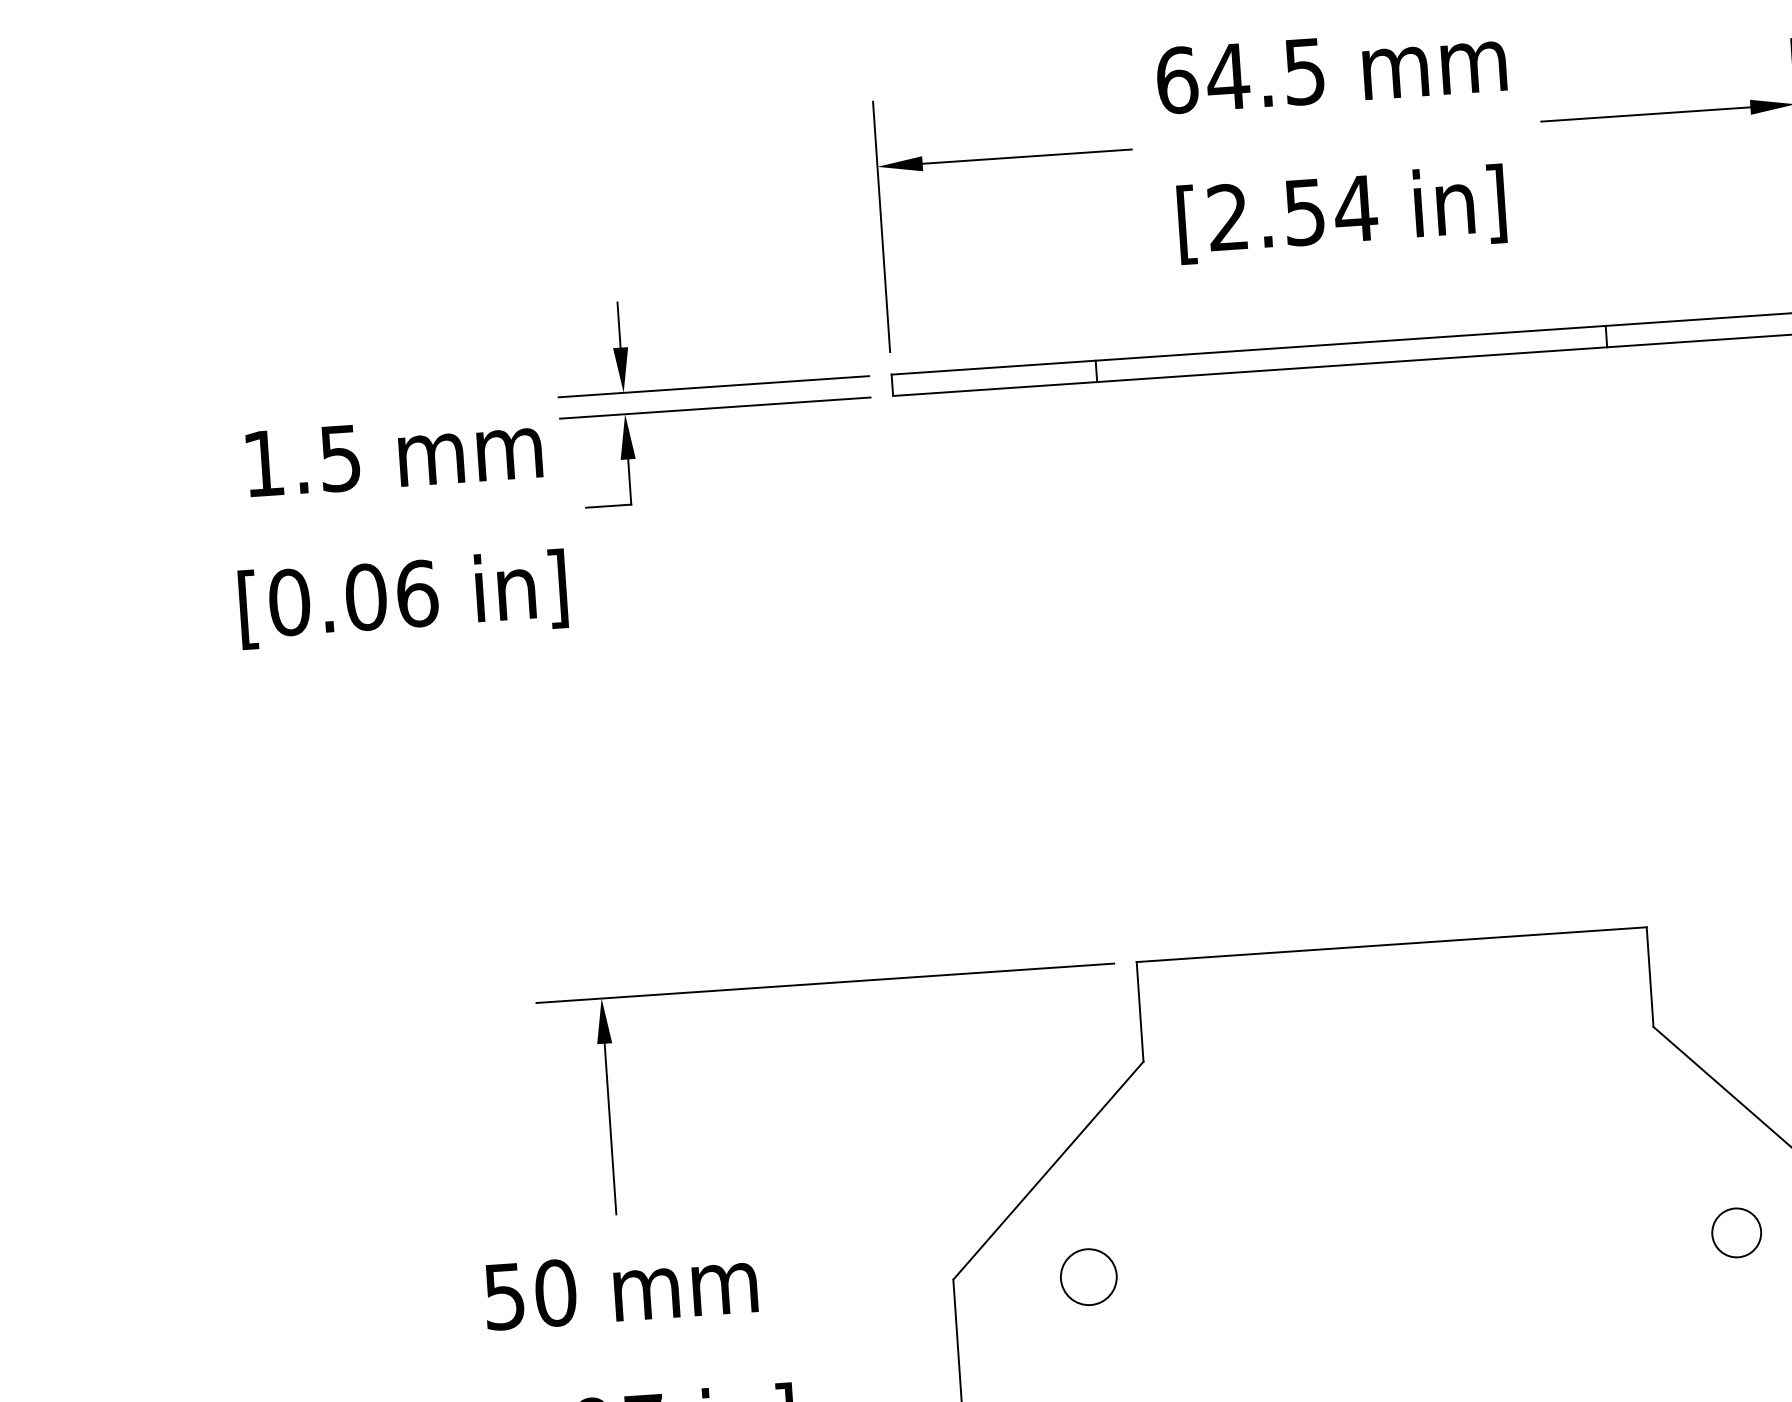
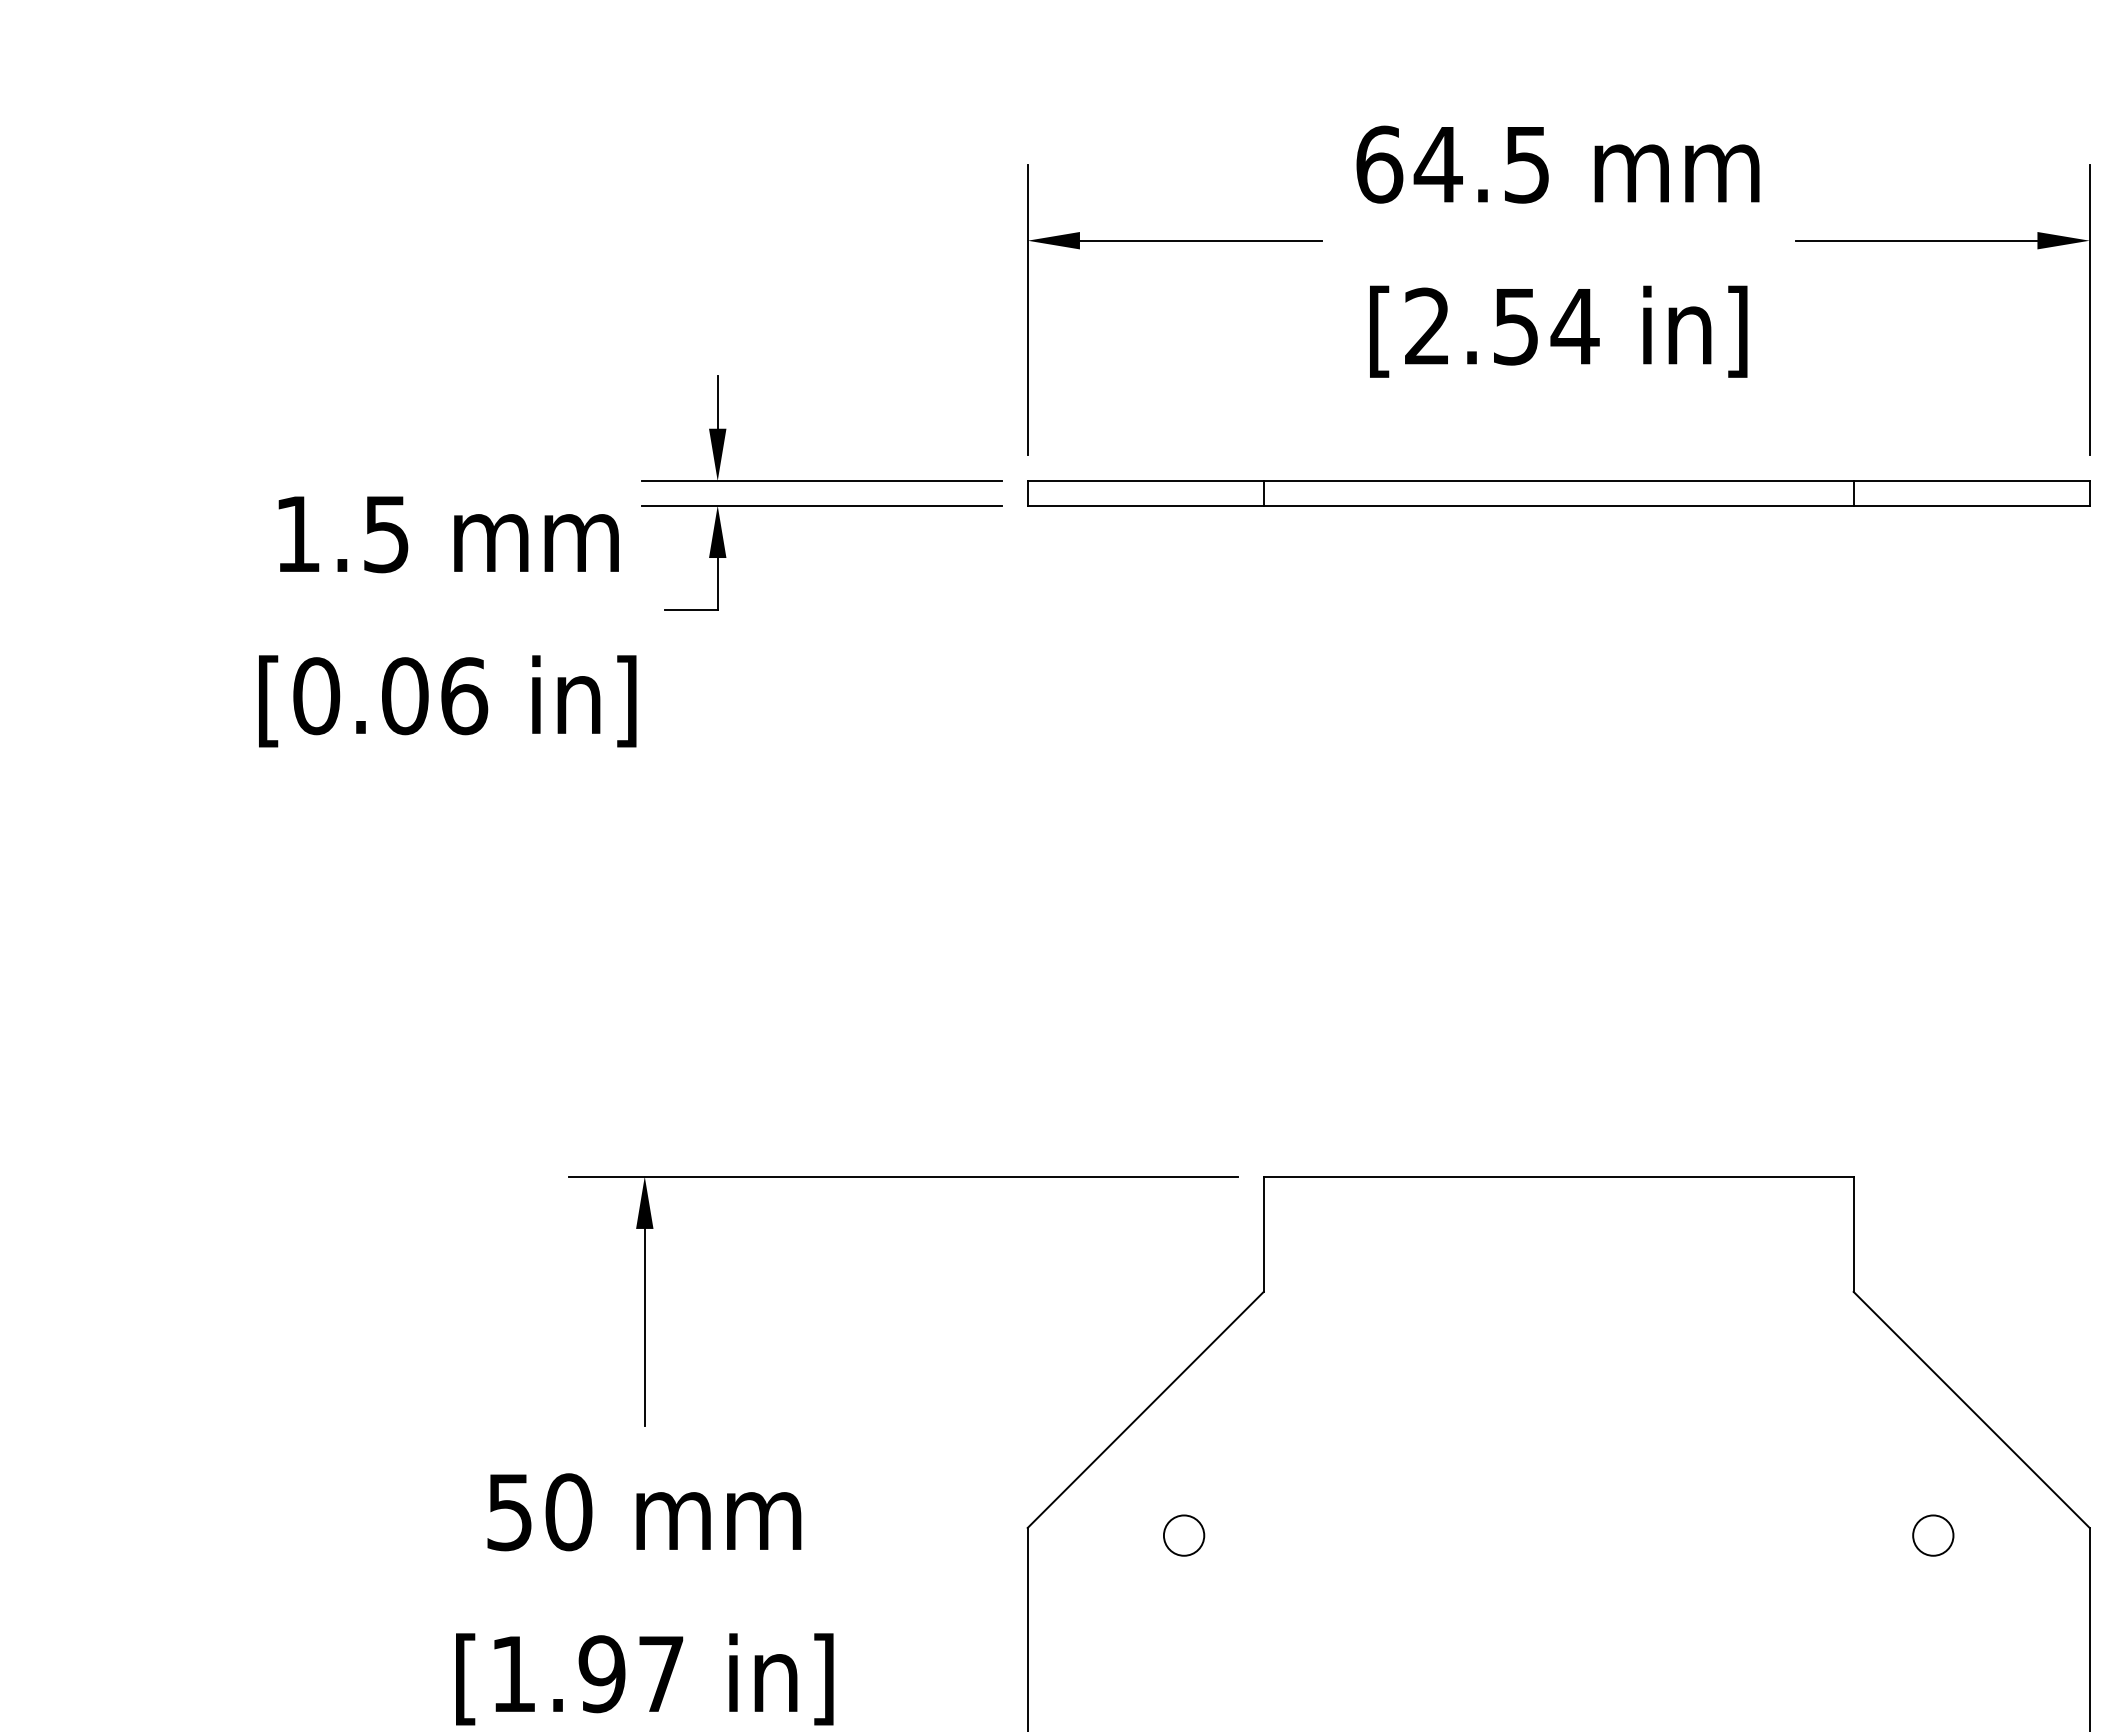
circle: (1736, 1232) -> (1933, 1535), size x0.71
circle: (1089, 1276) -> (1184, 1535), size x0.62

